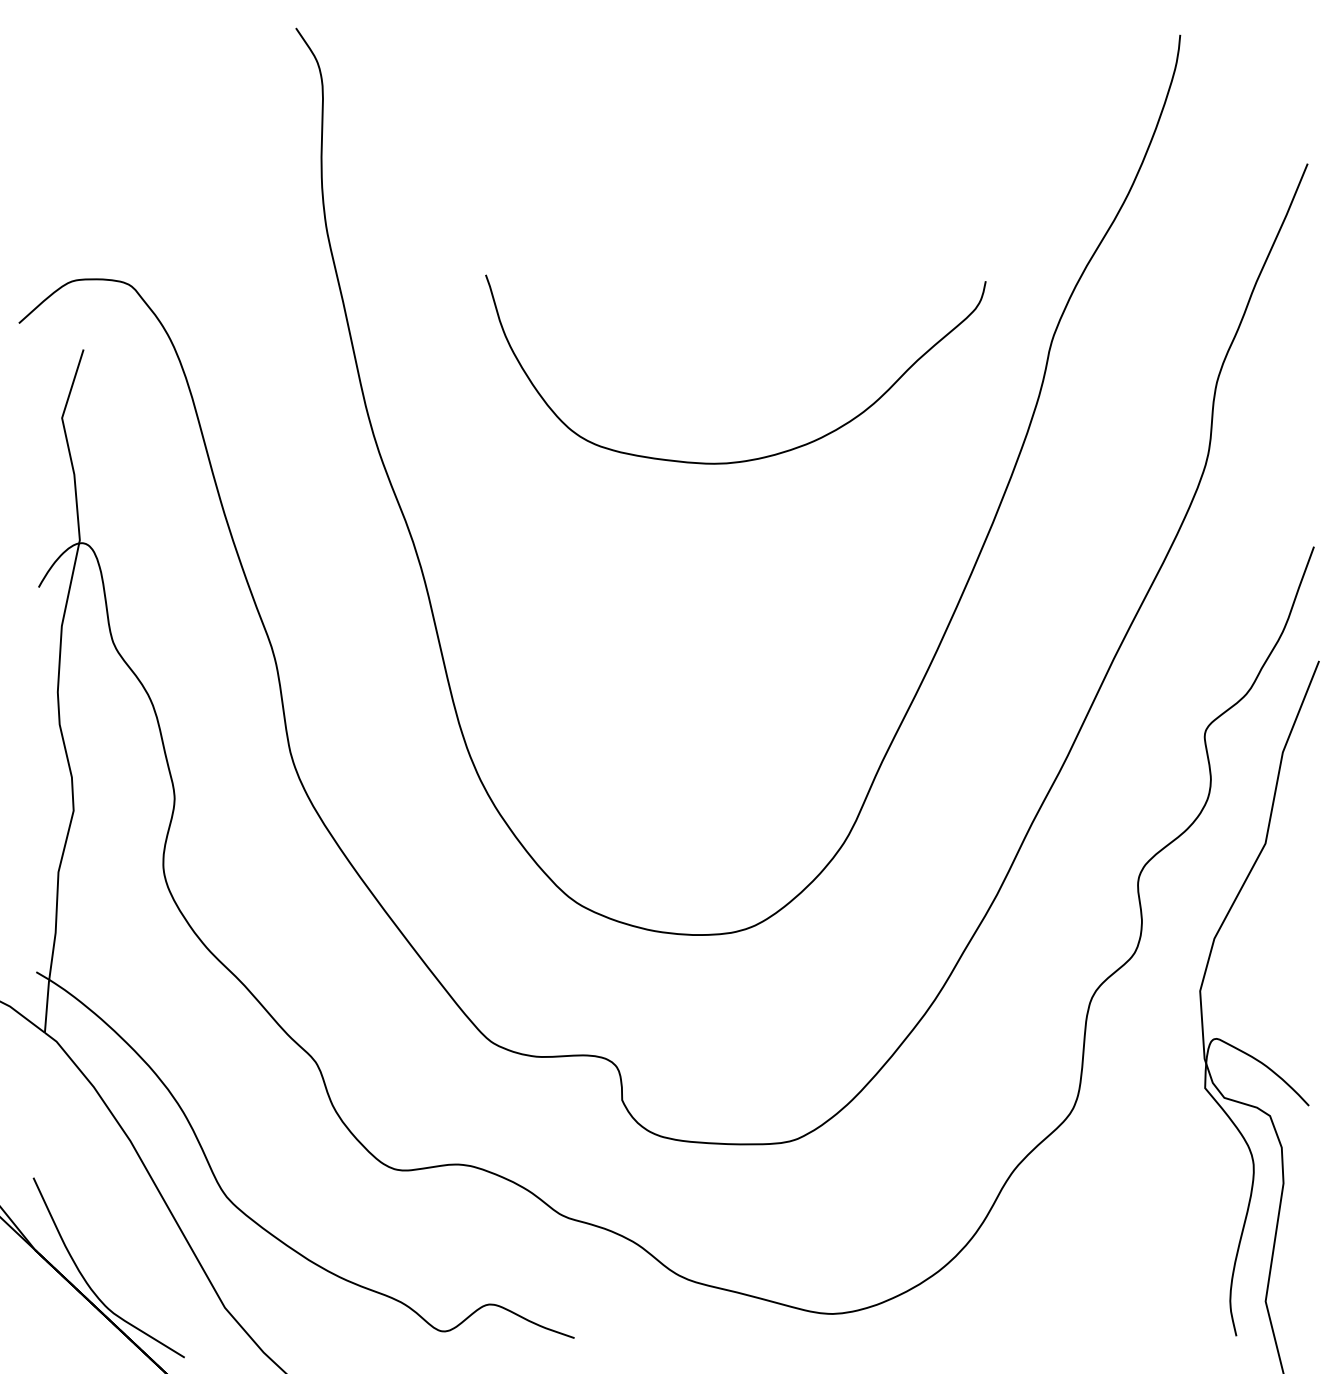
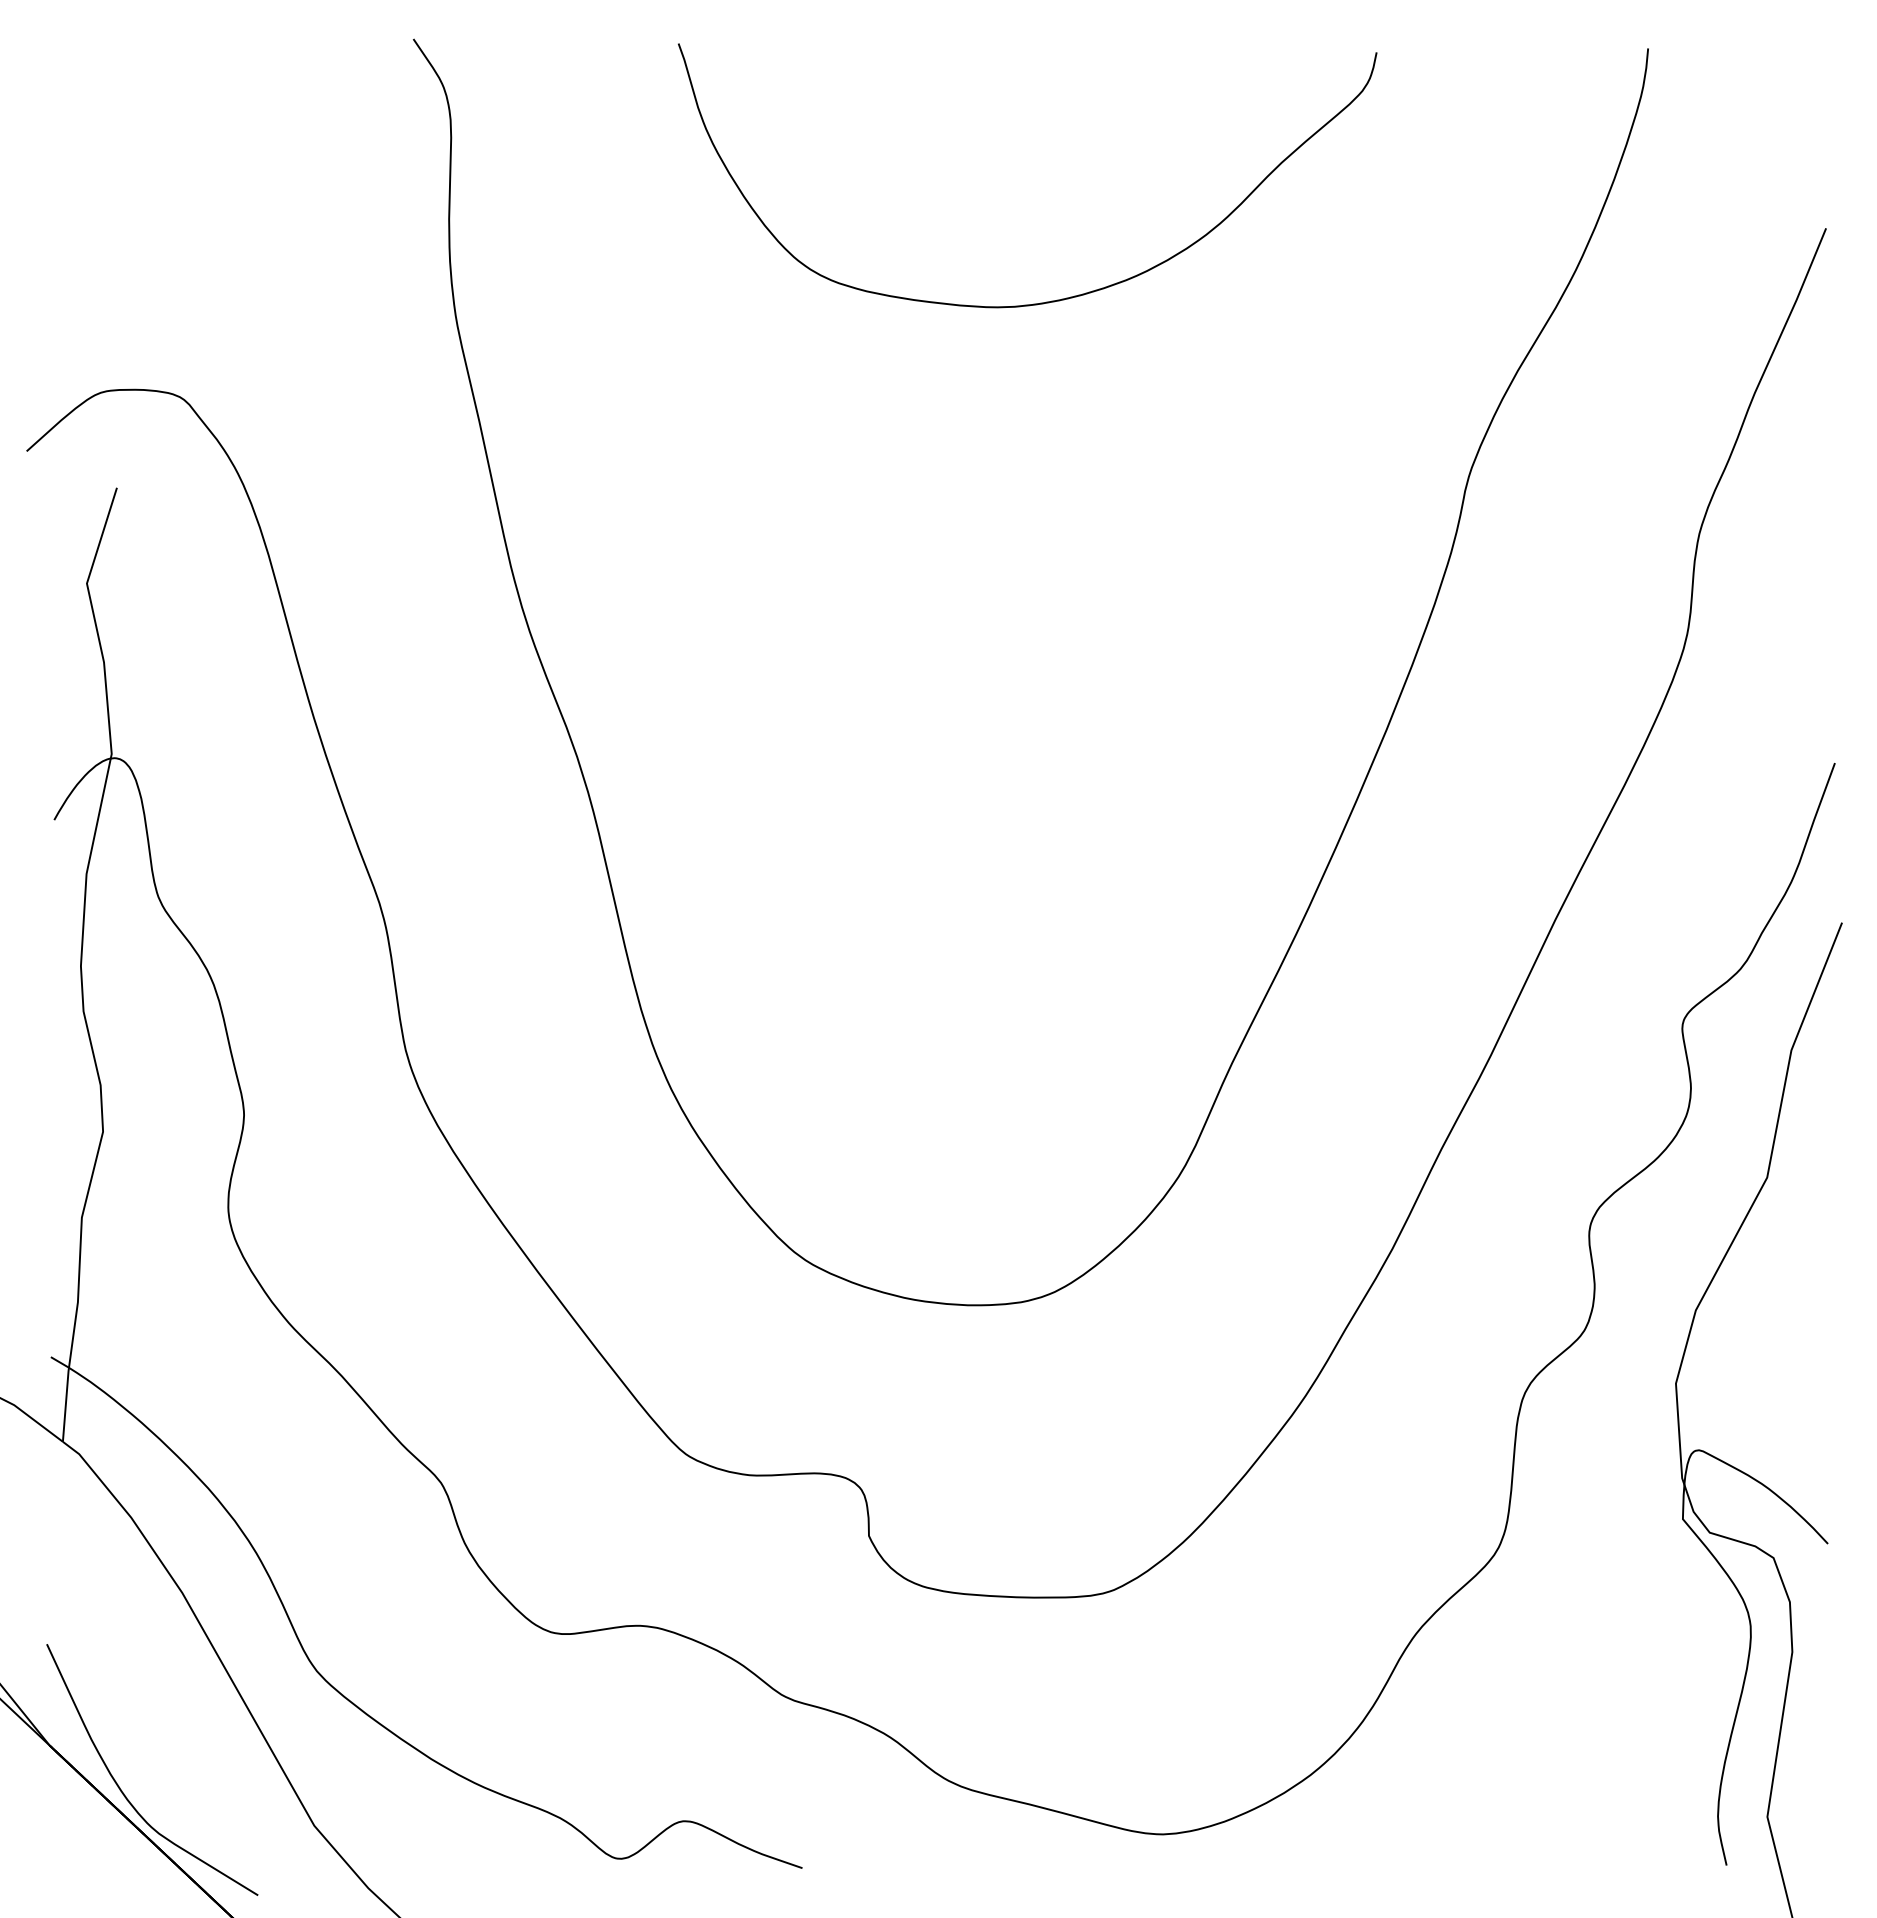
part: (752, 458) -> (1051, 300), moved

